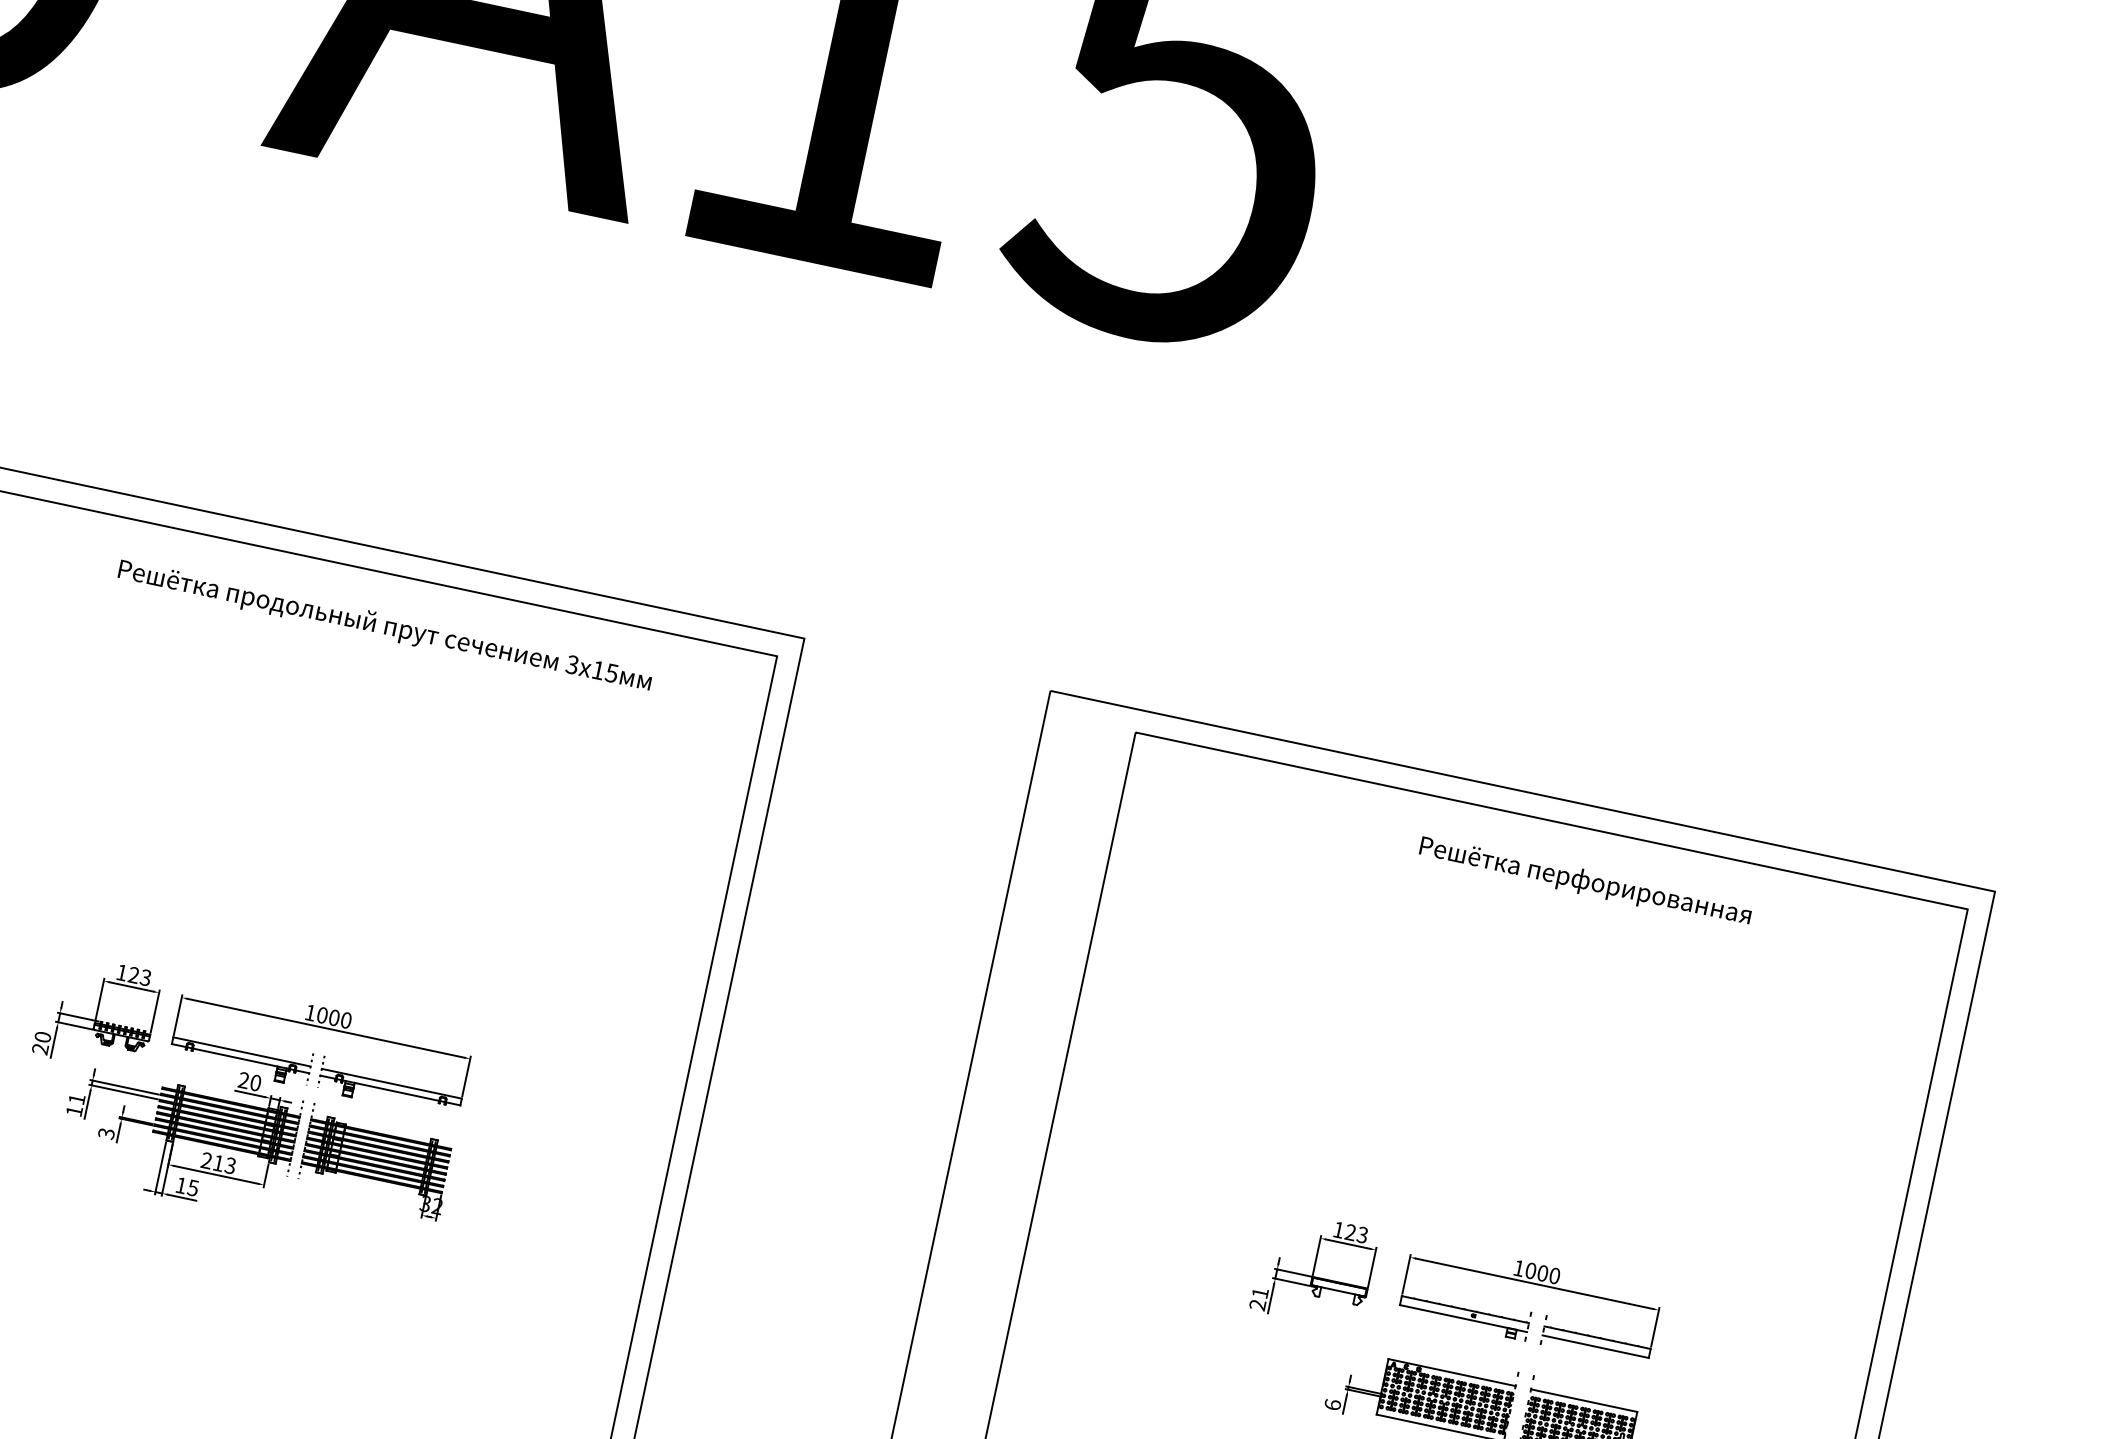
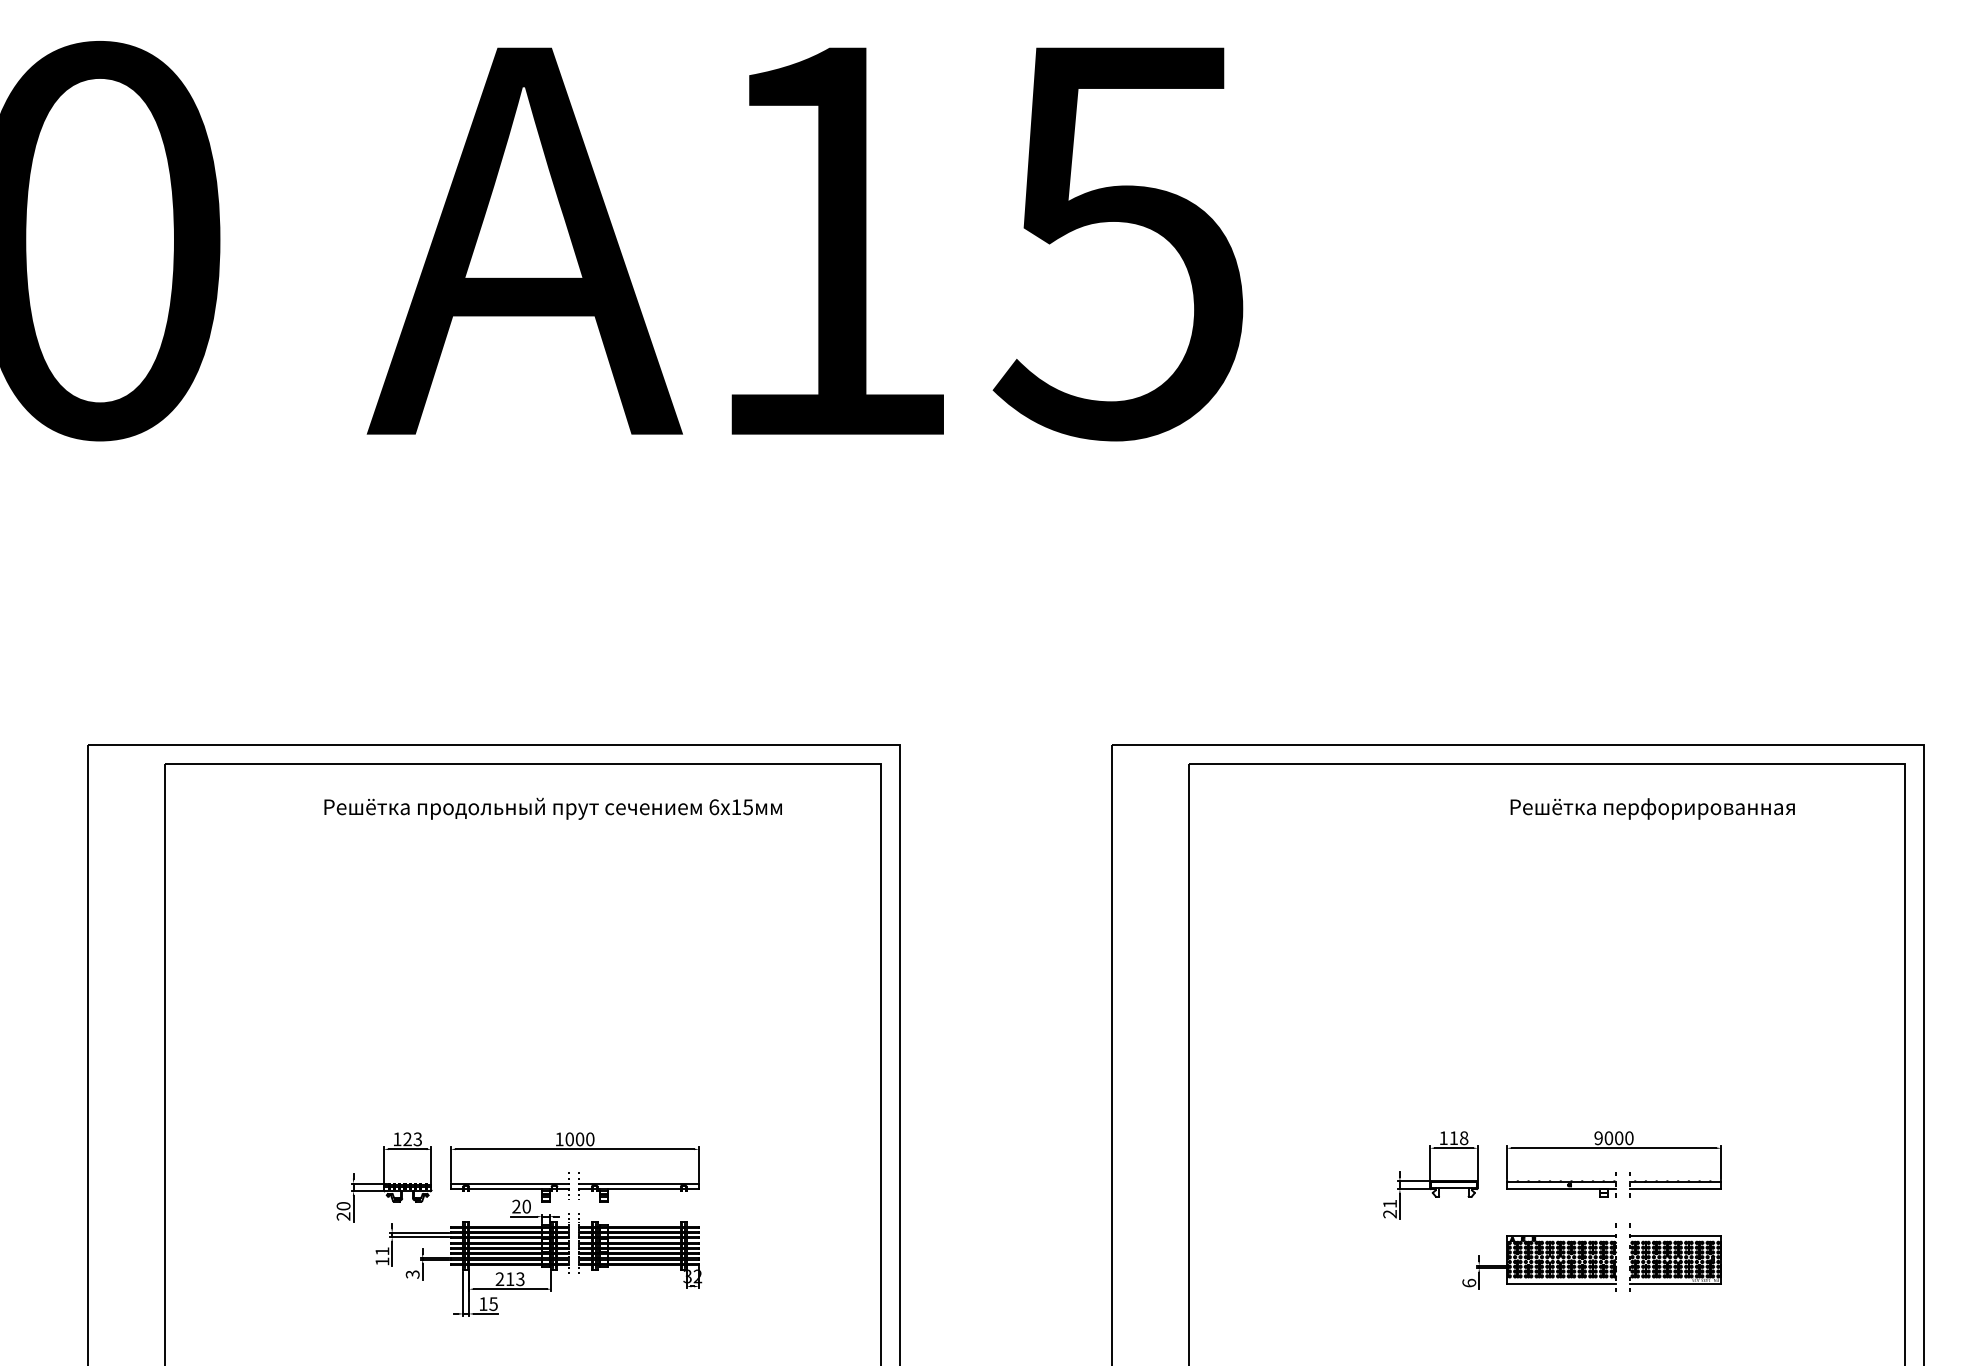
text: (572, 665) -> (714, 807), 3 -> 6
text: (1585, 881) -> (1652, 808), moved
text: (1356, 1232) -> (1458, 1137), 123 -> 118
text: (1518, 1268) -> (1598, 1138), 1000 -> 9000

